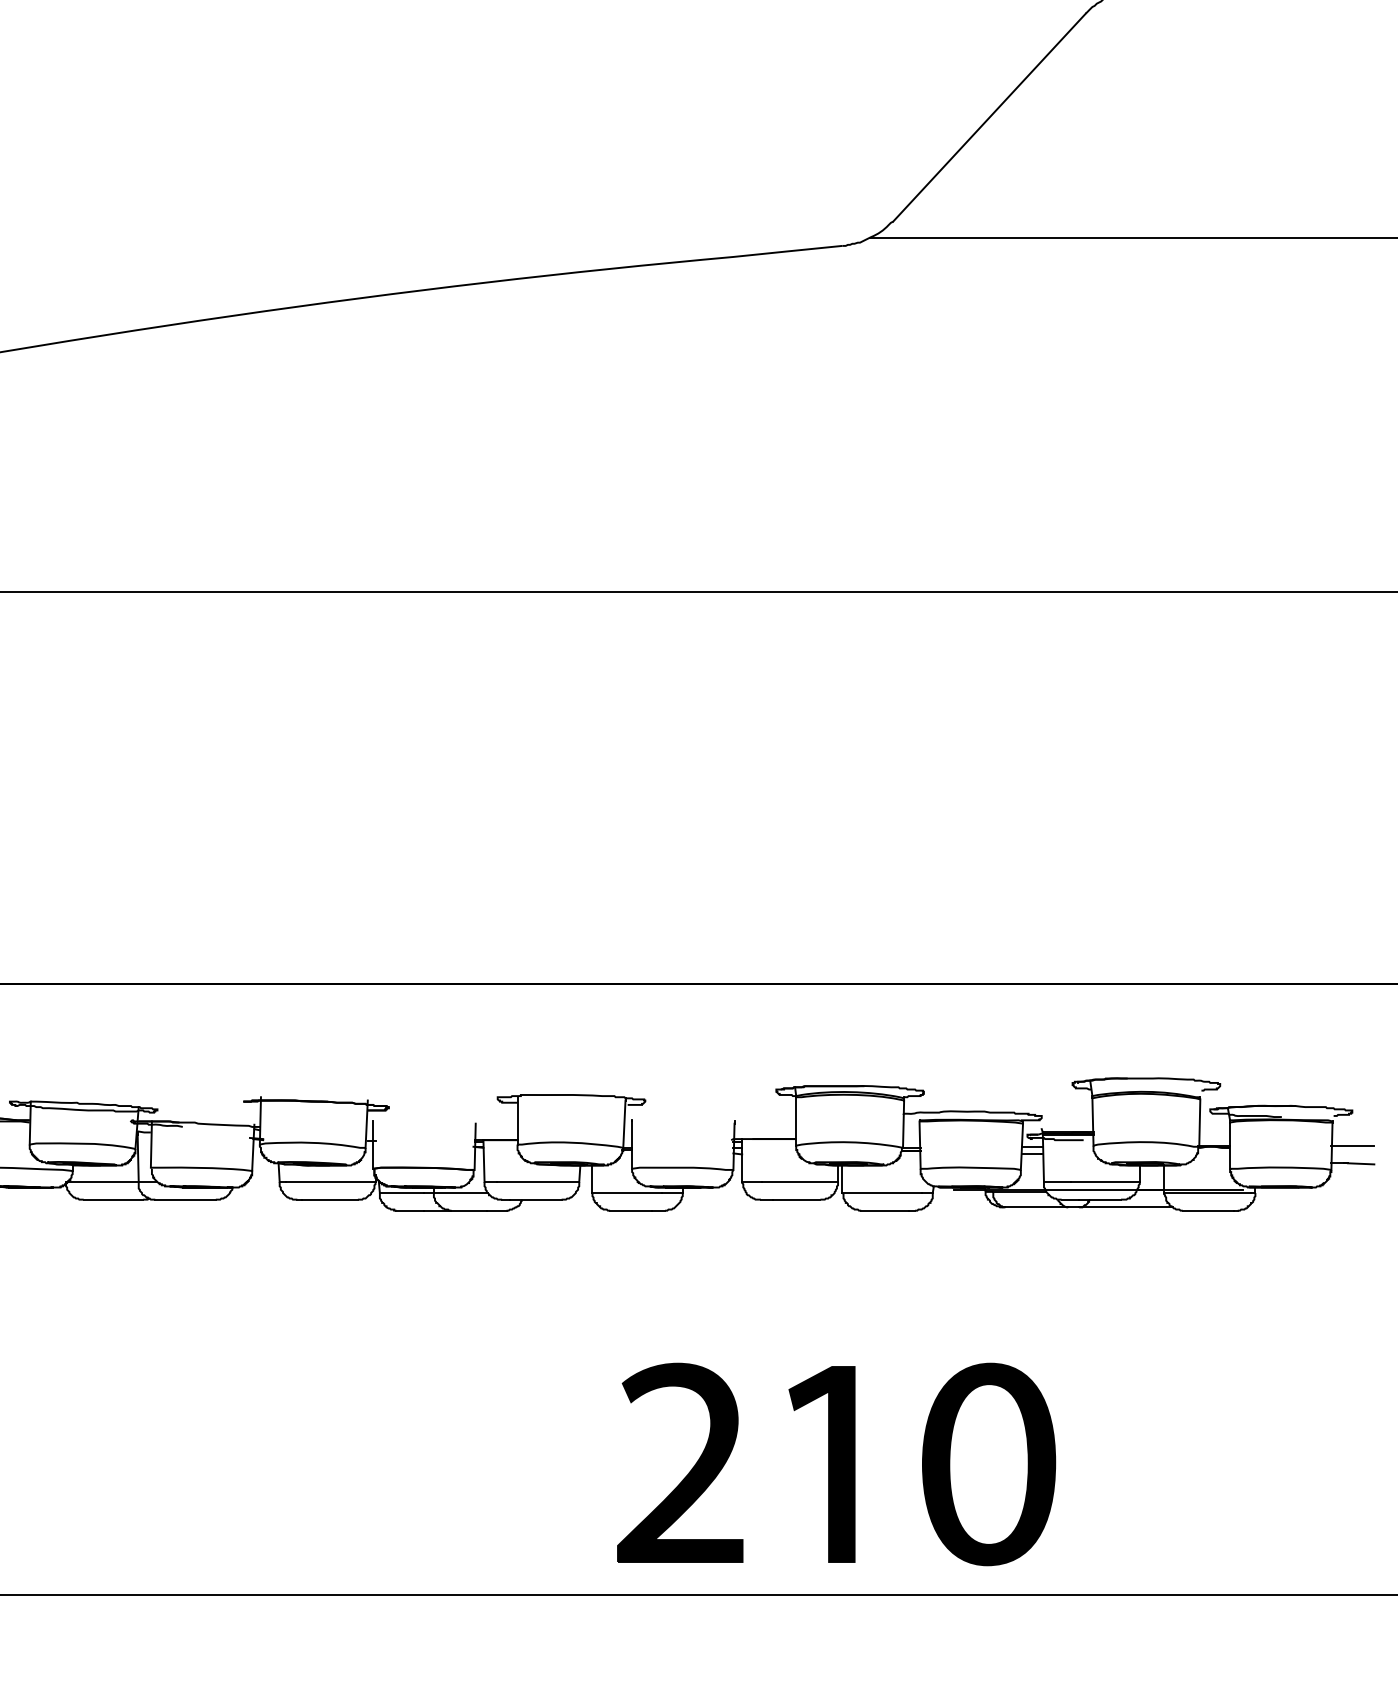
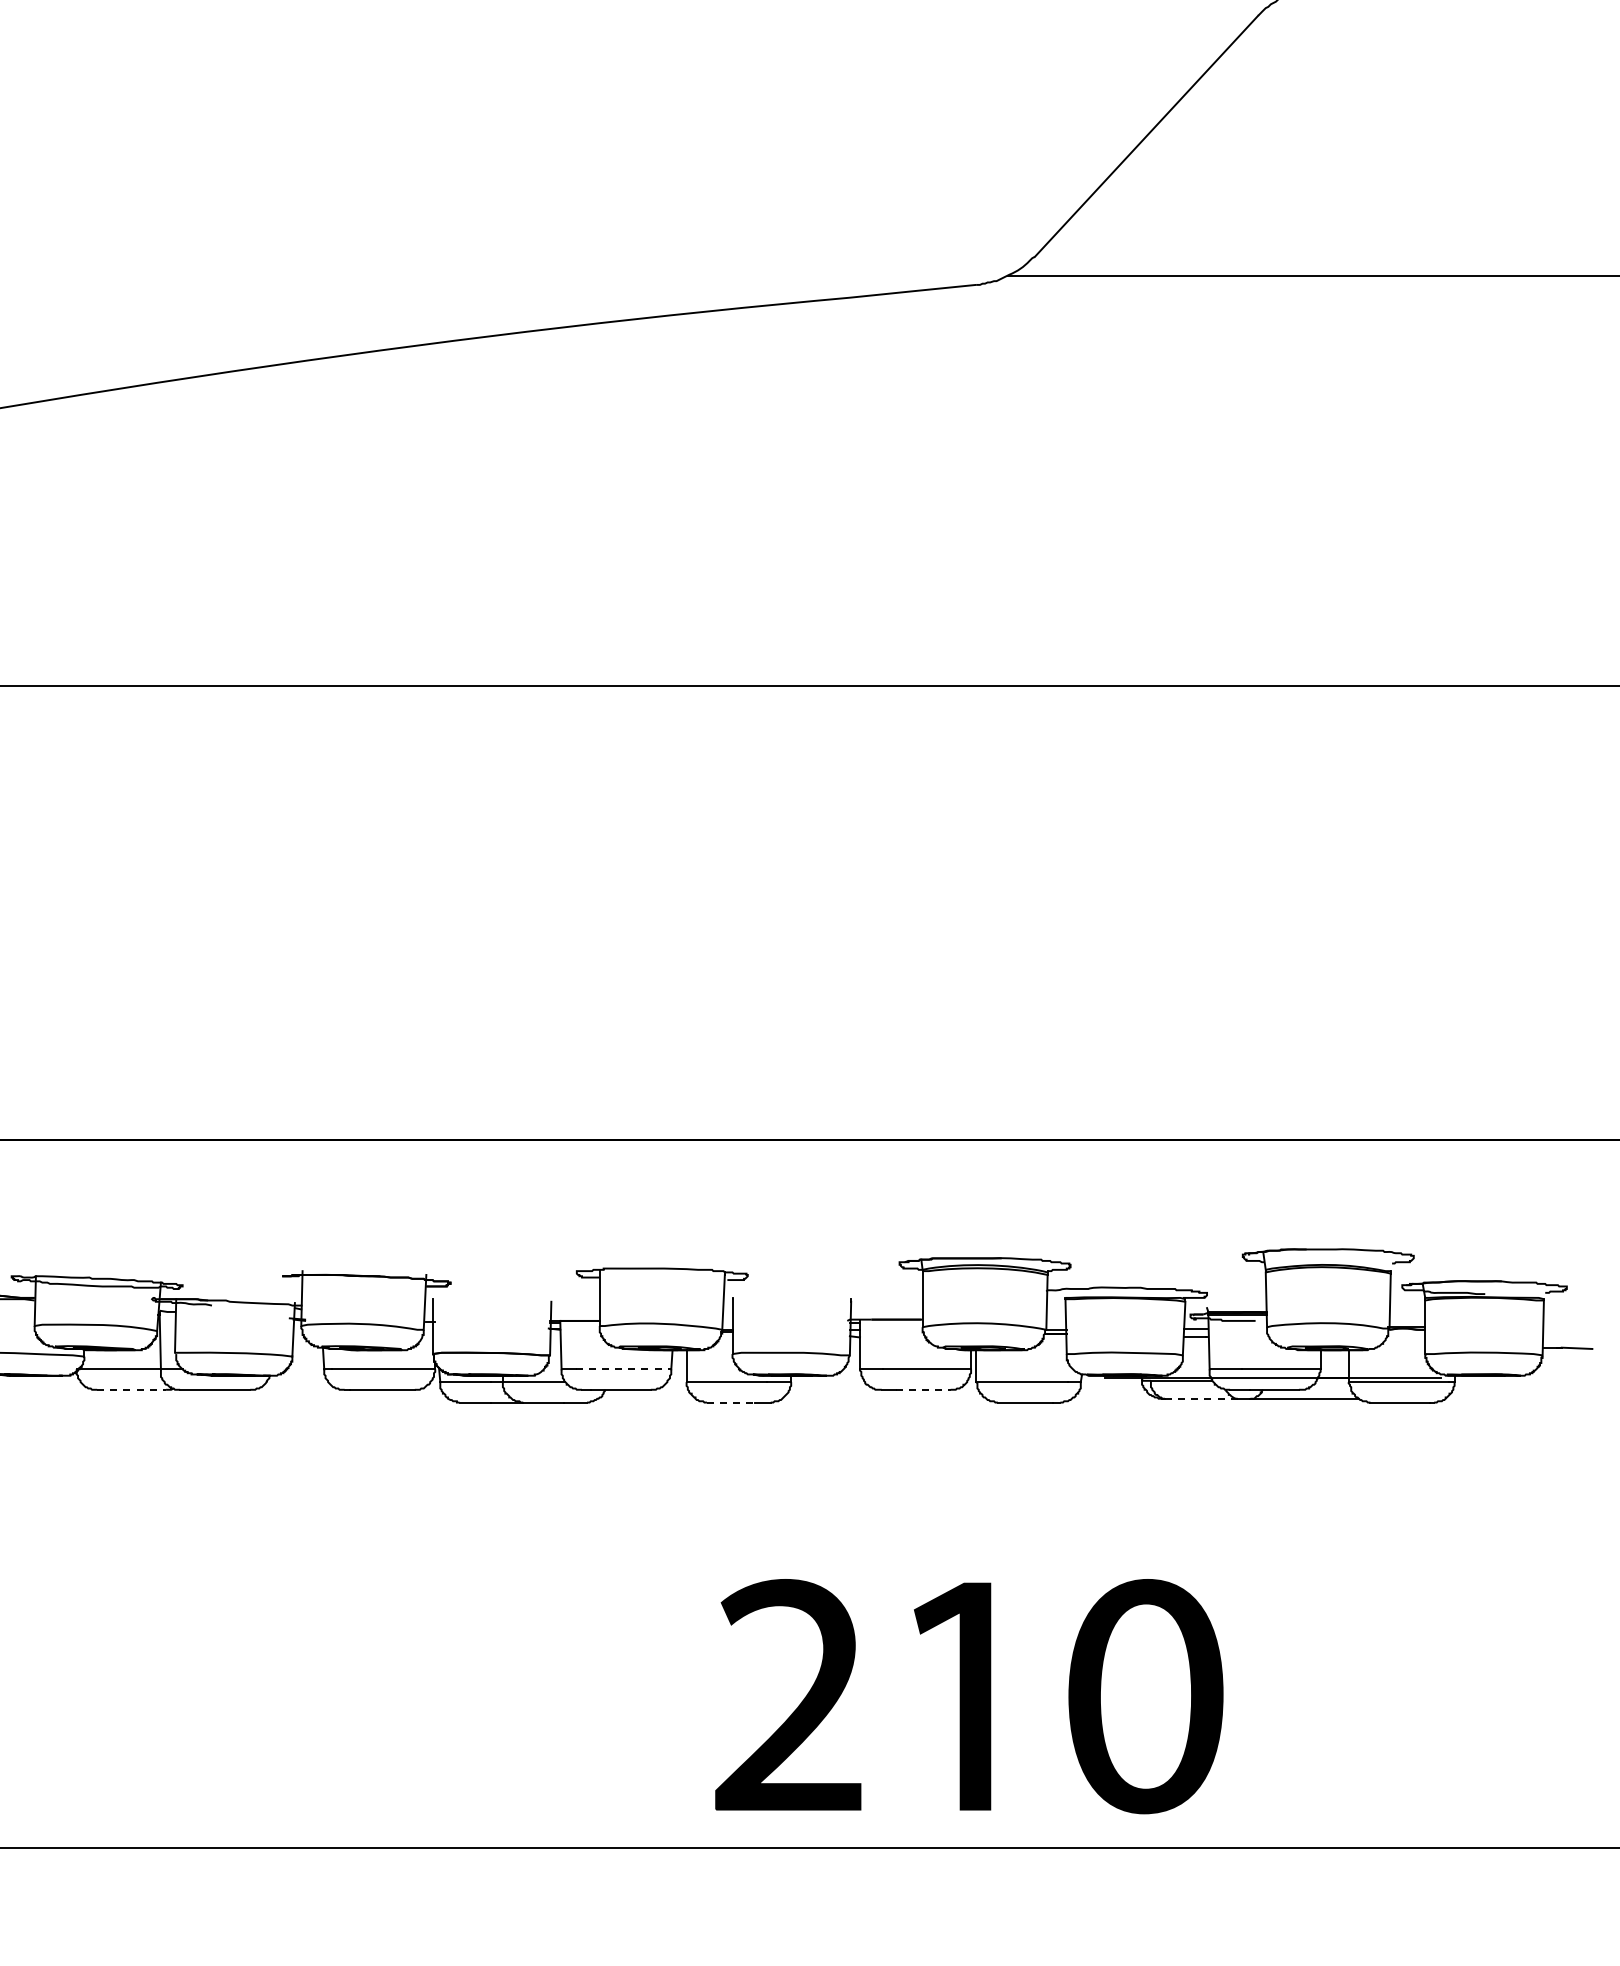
line: (1352, 1145) -> (1567, 1327), removed
line: (538, 1182) -> (623, 1369), solid -> dashed
line: (114, 1199) -> (132, 1389), solid -> dashed
line: (796, 1199) -> (923, 1389), solid -> dashed
line: (1036, 1207) -> (1200, 1398), solid -> dashed
line: (631, 1210) -> (731, 1402), solid -> dashed

